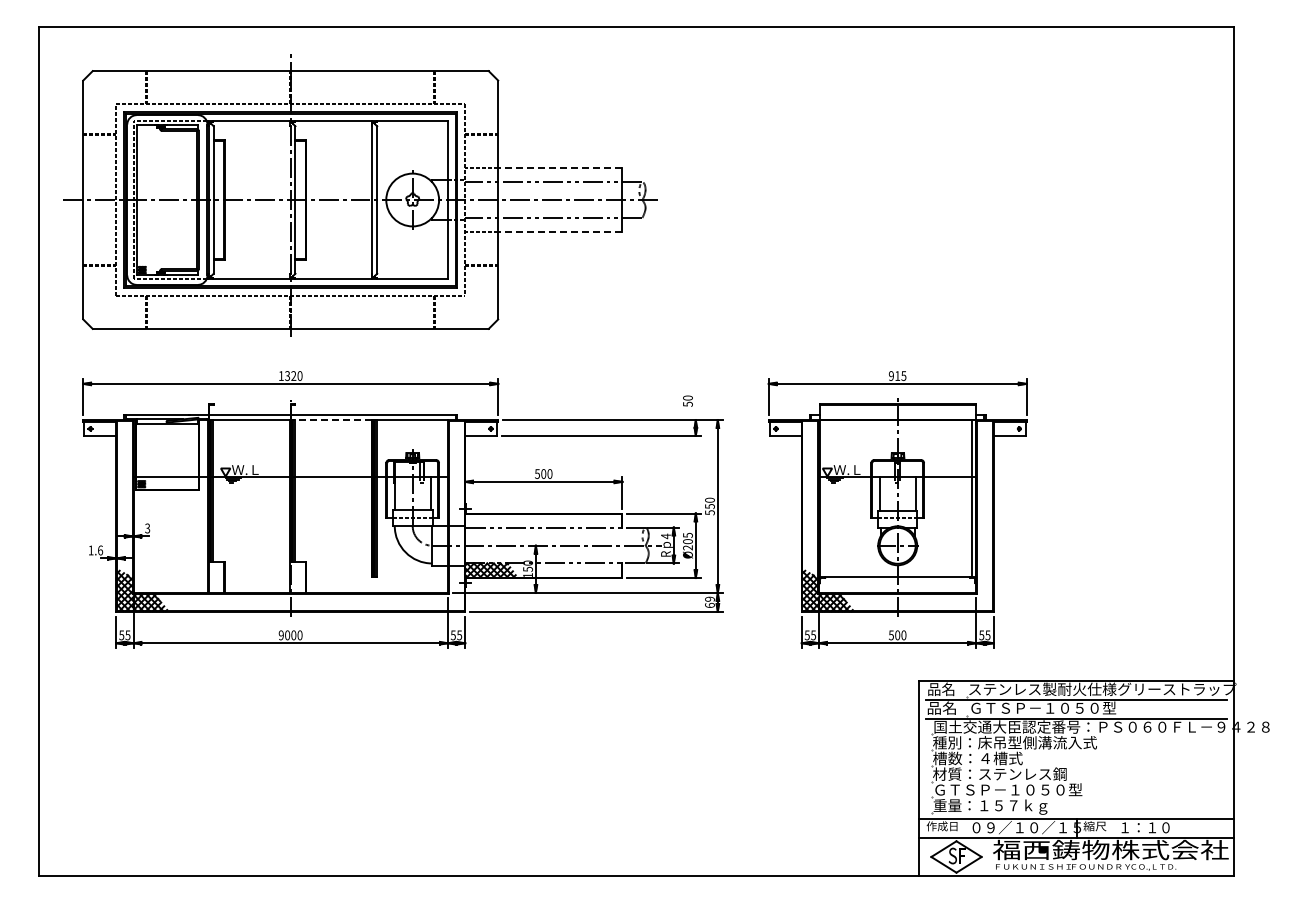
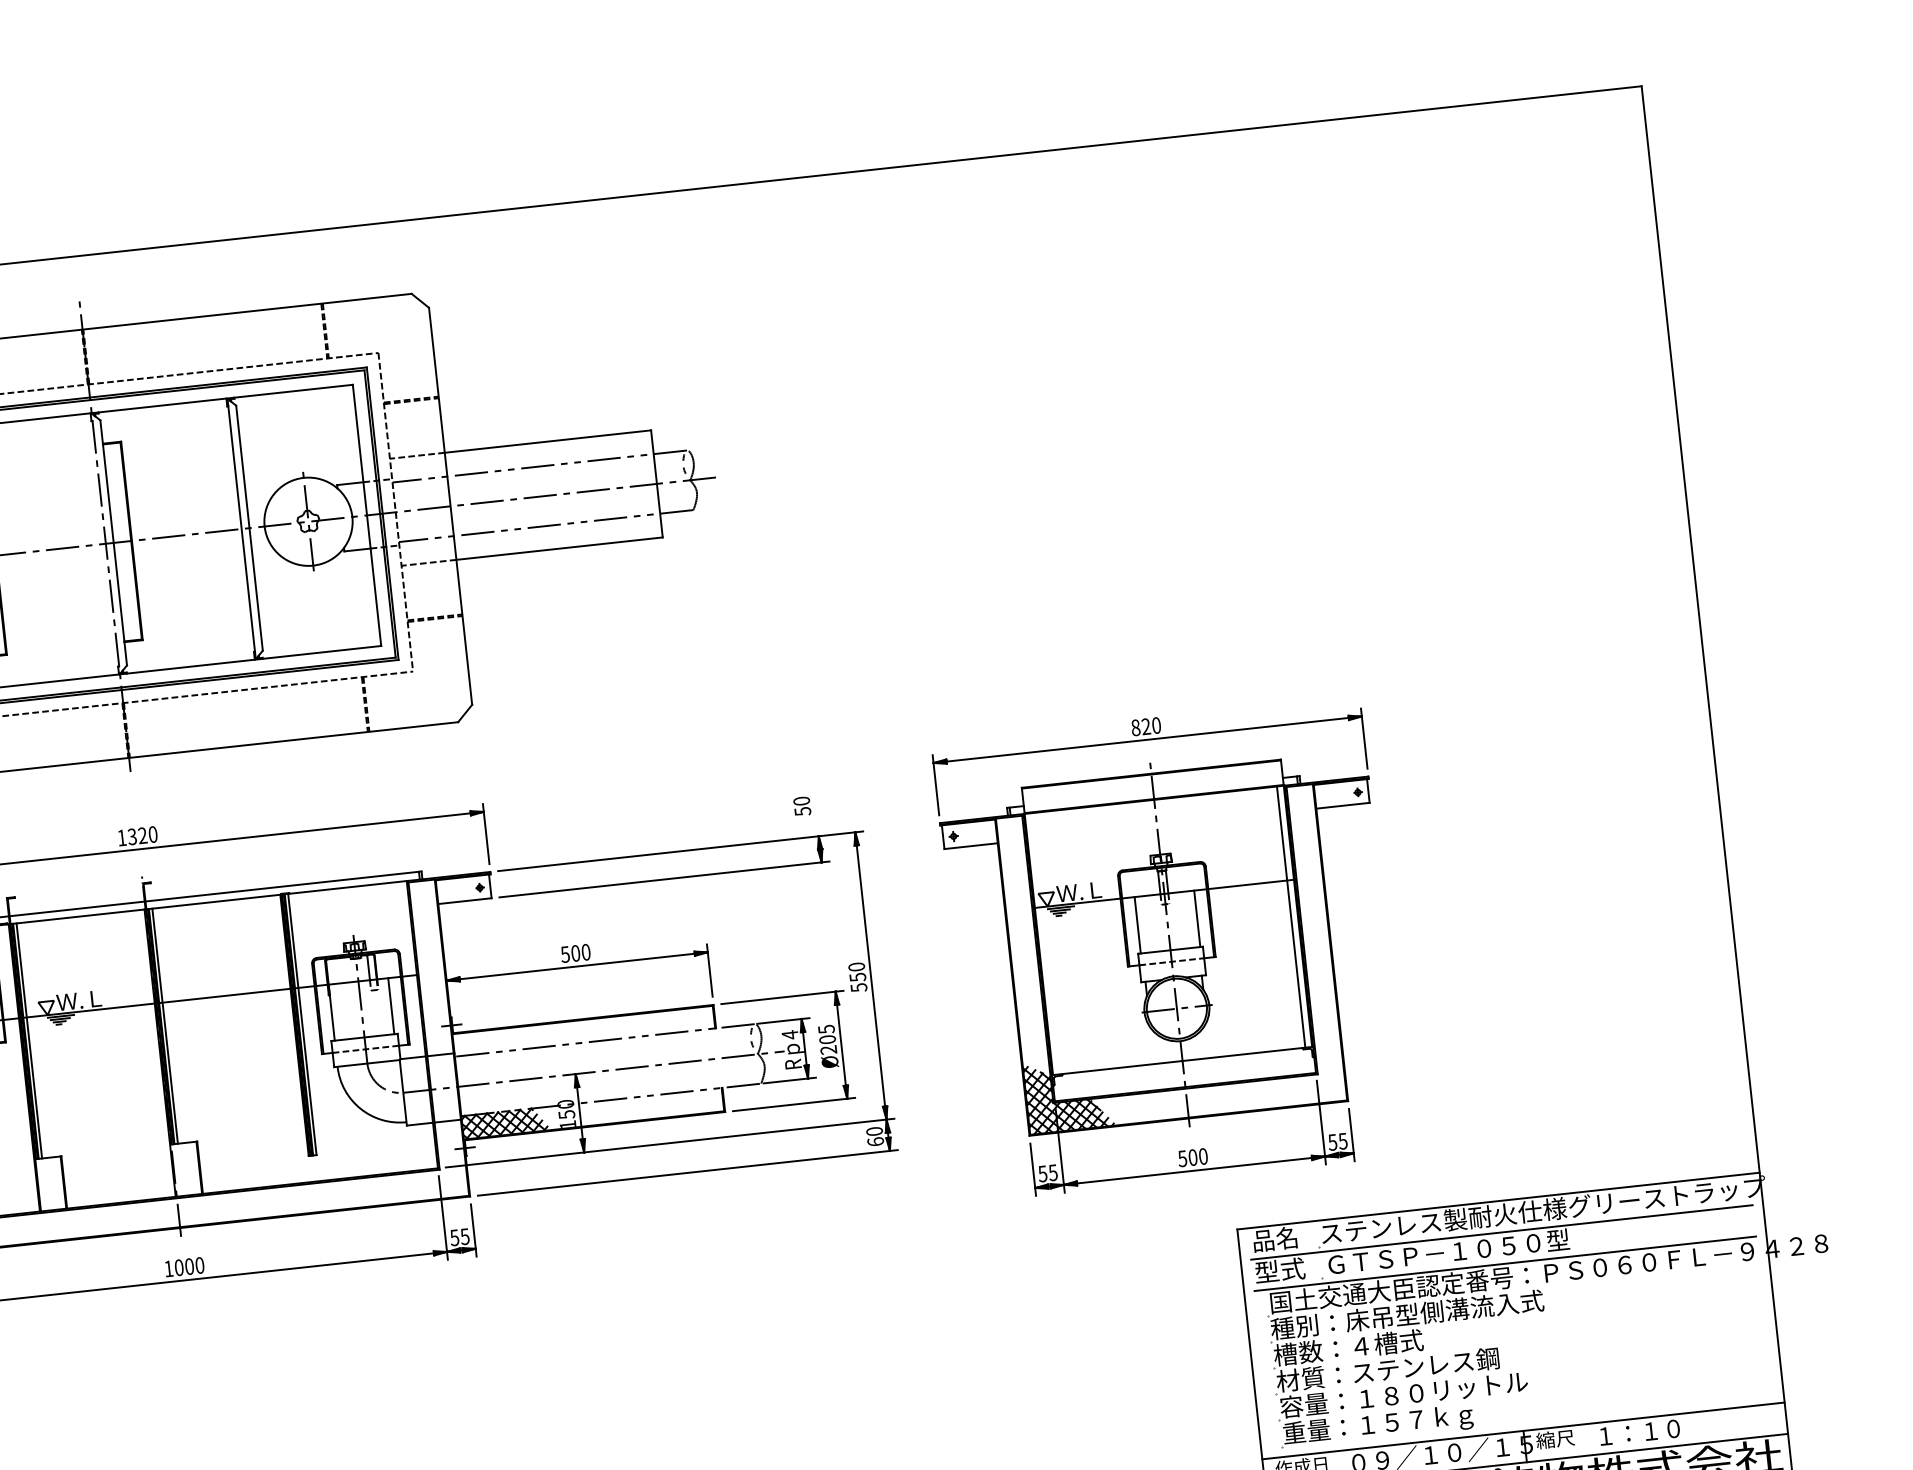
line: (559, 167) -> (546, 441), dashed -> solid
line: (559, 232) -> (558, 549), dashed -> solid
text: (897, 375) -> (1145, 725), 915 -> 820
line: (331, 420) -> (213, 902), dashed -> solid
text: (709, 598) -> (873, 1130), 69 -> 60
text: (280, 635) -> (167, 1269), 9000 -> 1000
text: (941, 707) -> (1278, 1269), 品名 -> 型式
text: (1007, 789) -> (1403, 1393), ＧＴＳＰ－１０５０型 -> 容量：１８０リットル

